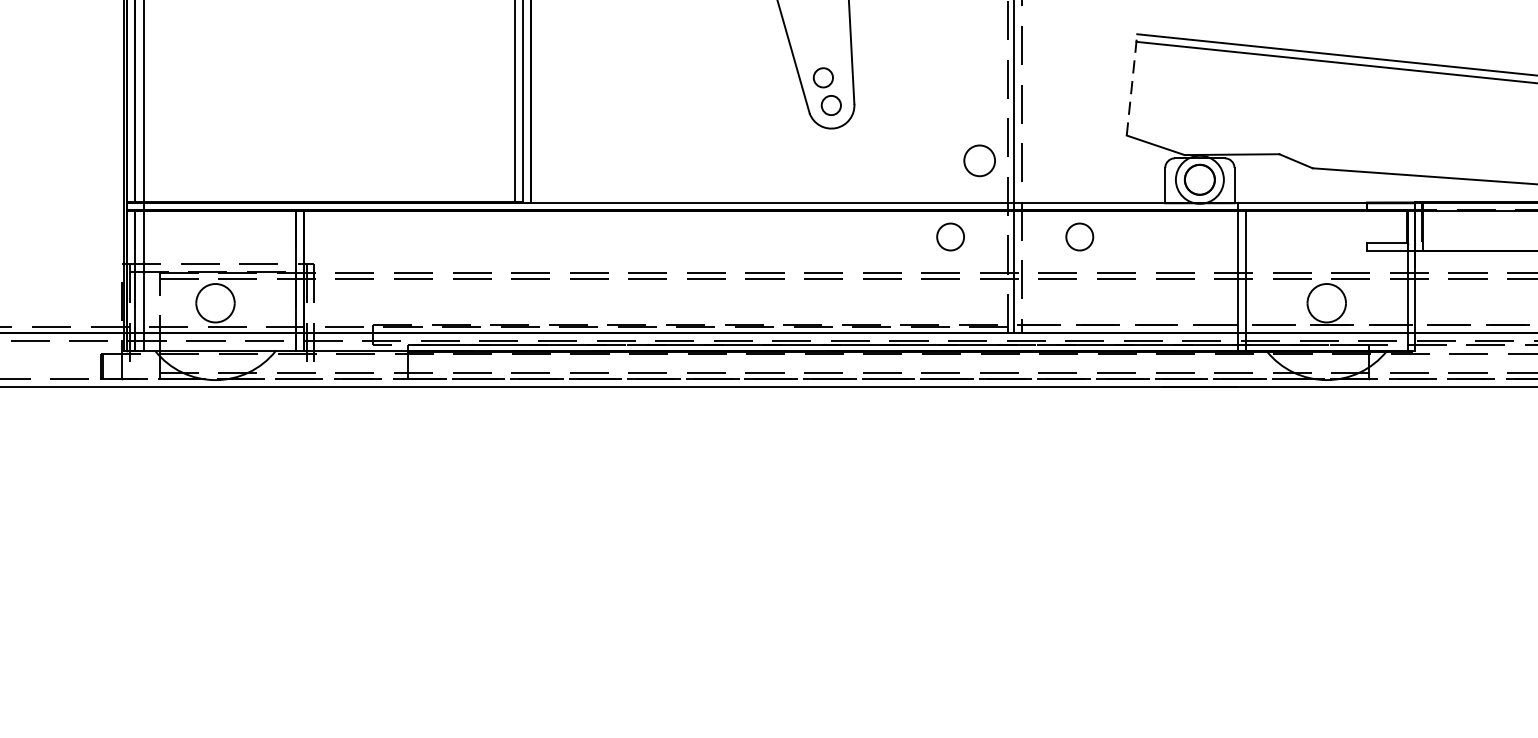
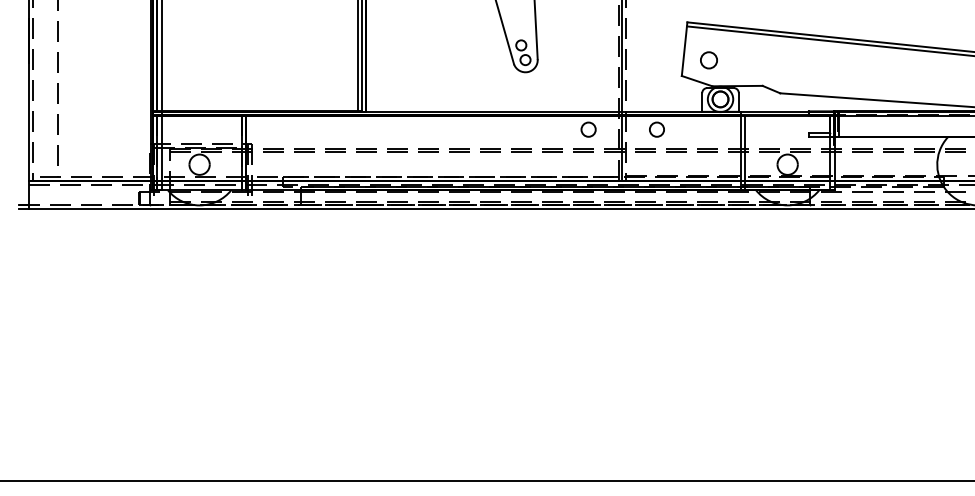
line: (1131, 85) -> (684, 49), dashed -> solid
circle: (978, 161) -> (708, 60), moved

